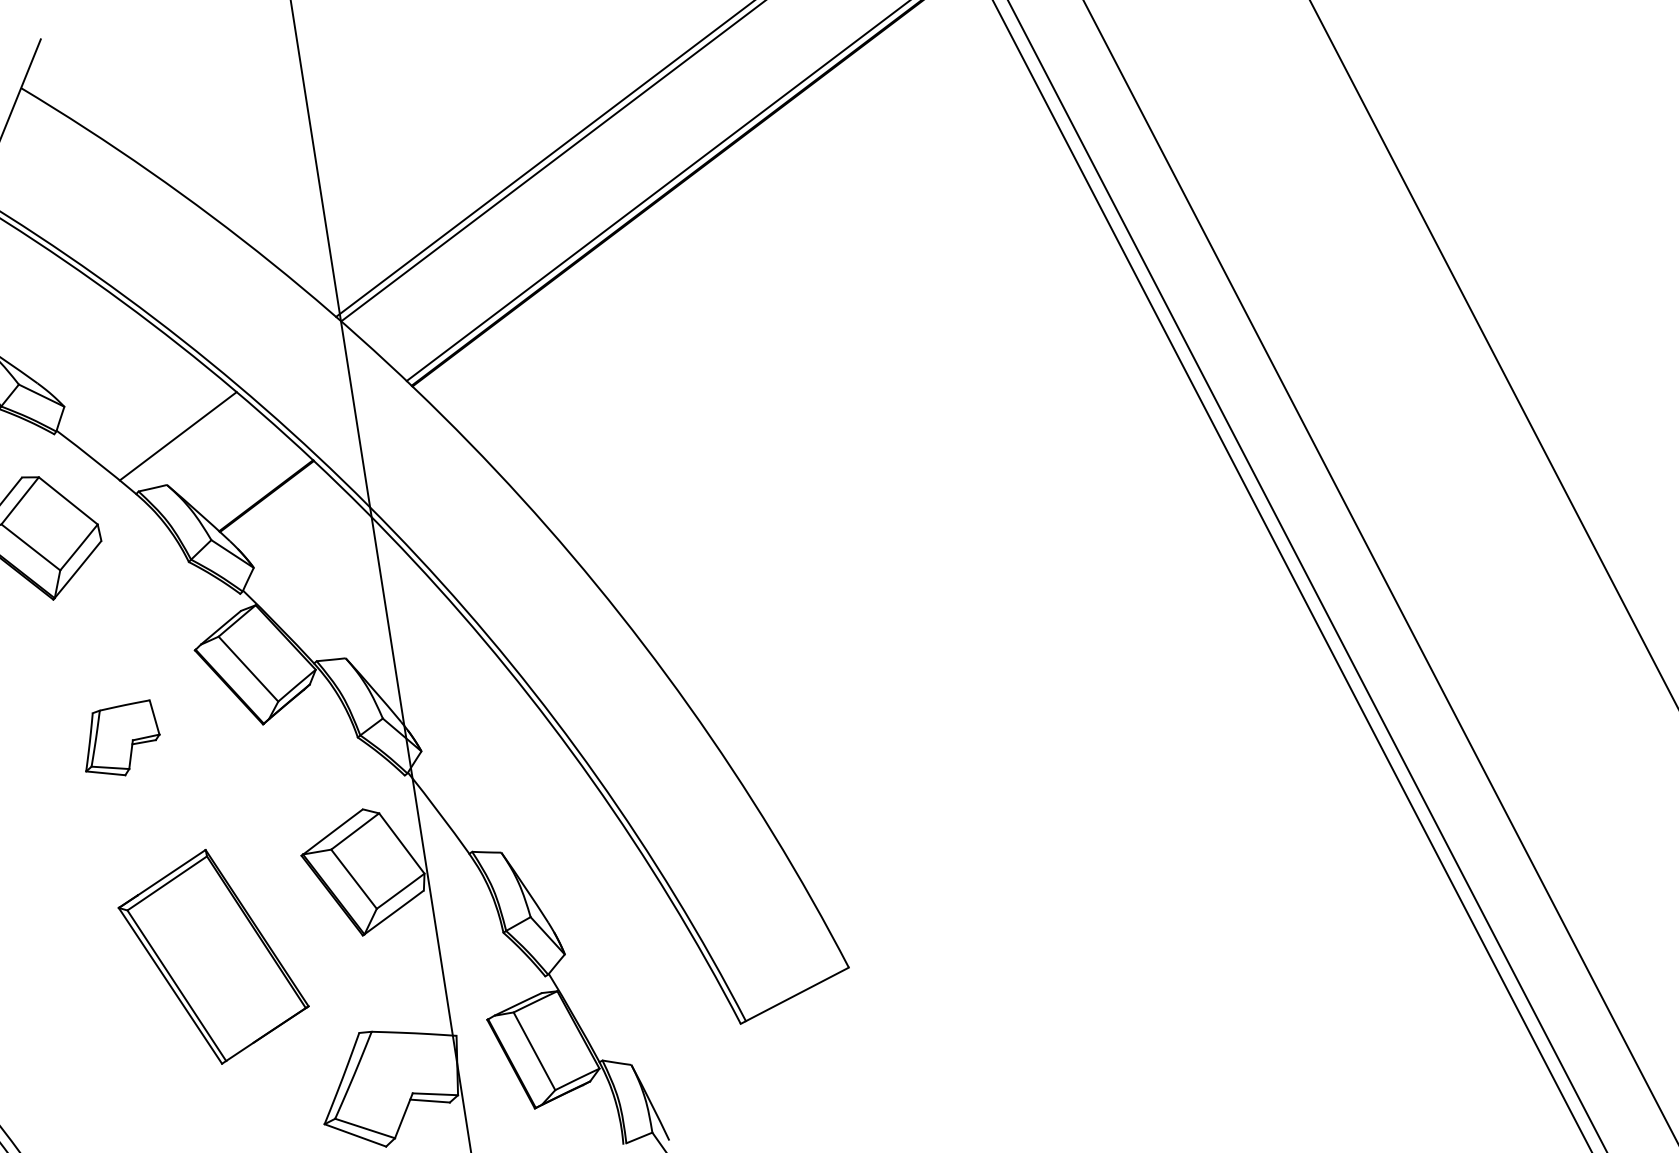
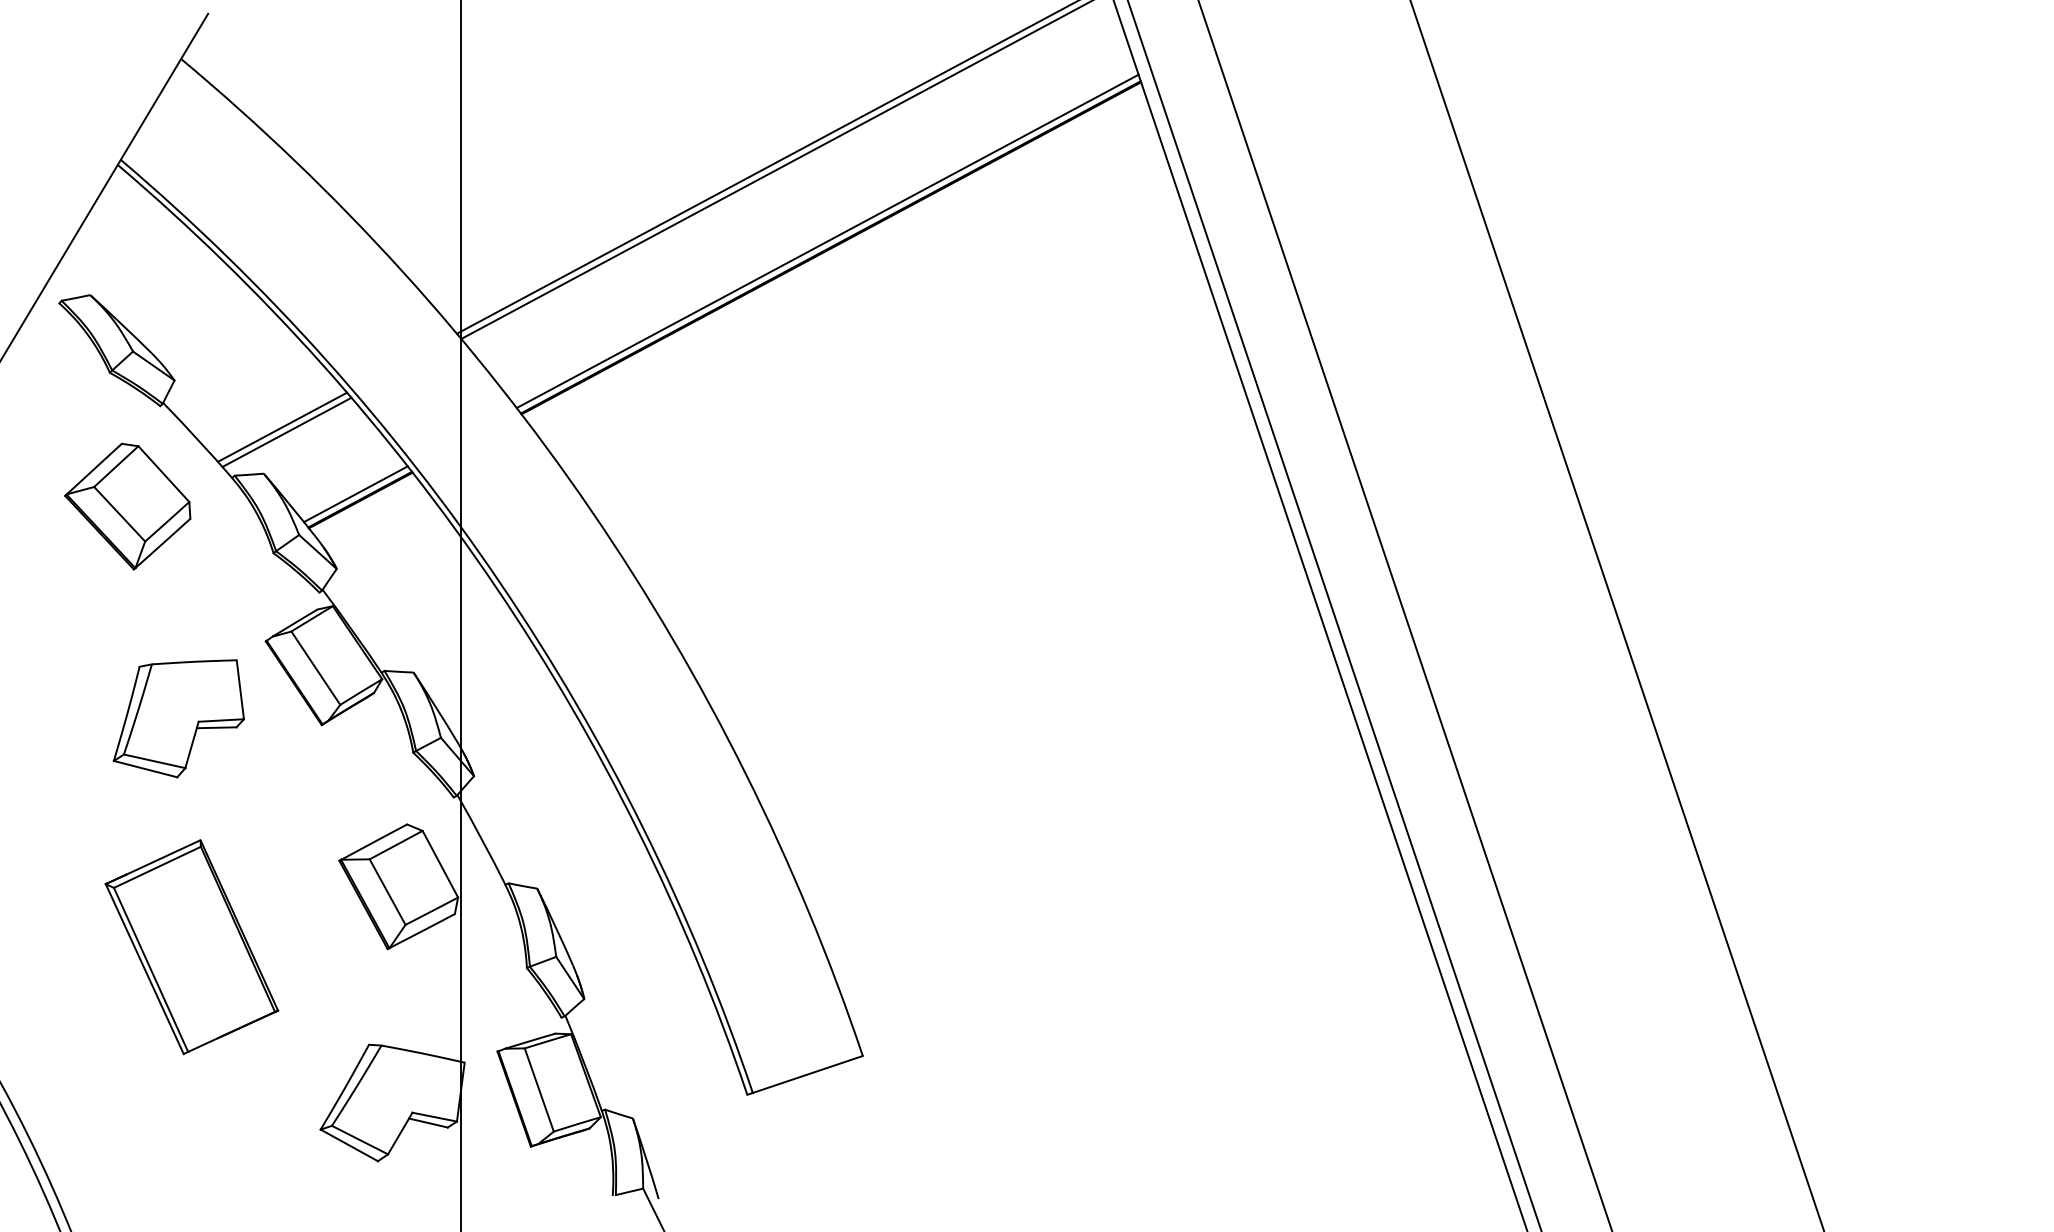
line: (182, 439) -> (286, 431), added
line: (260, 491) -> (355, 494), added
part: (120, 740) -> (178, 718), size x1.67
part: (213, 957) -> (191, 947), moved

